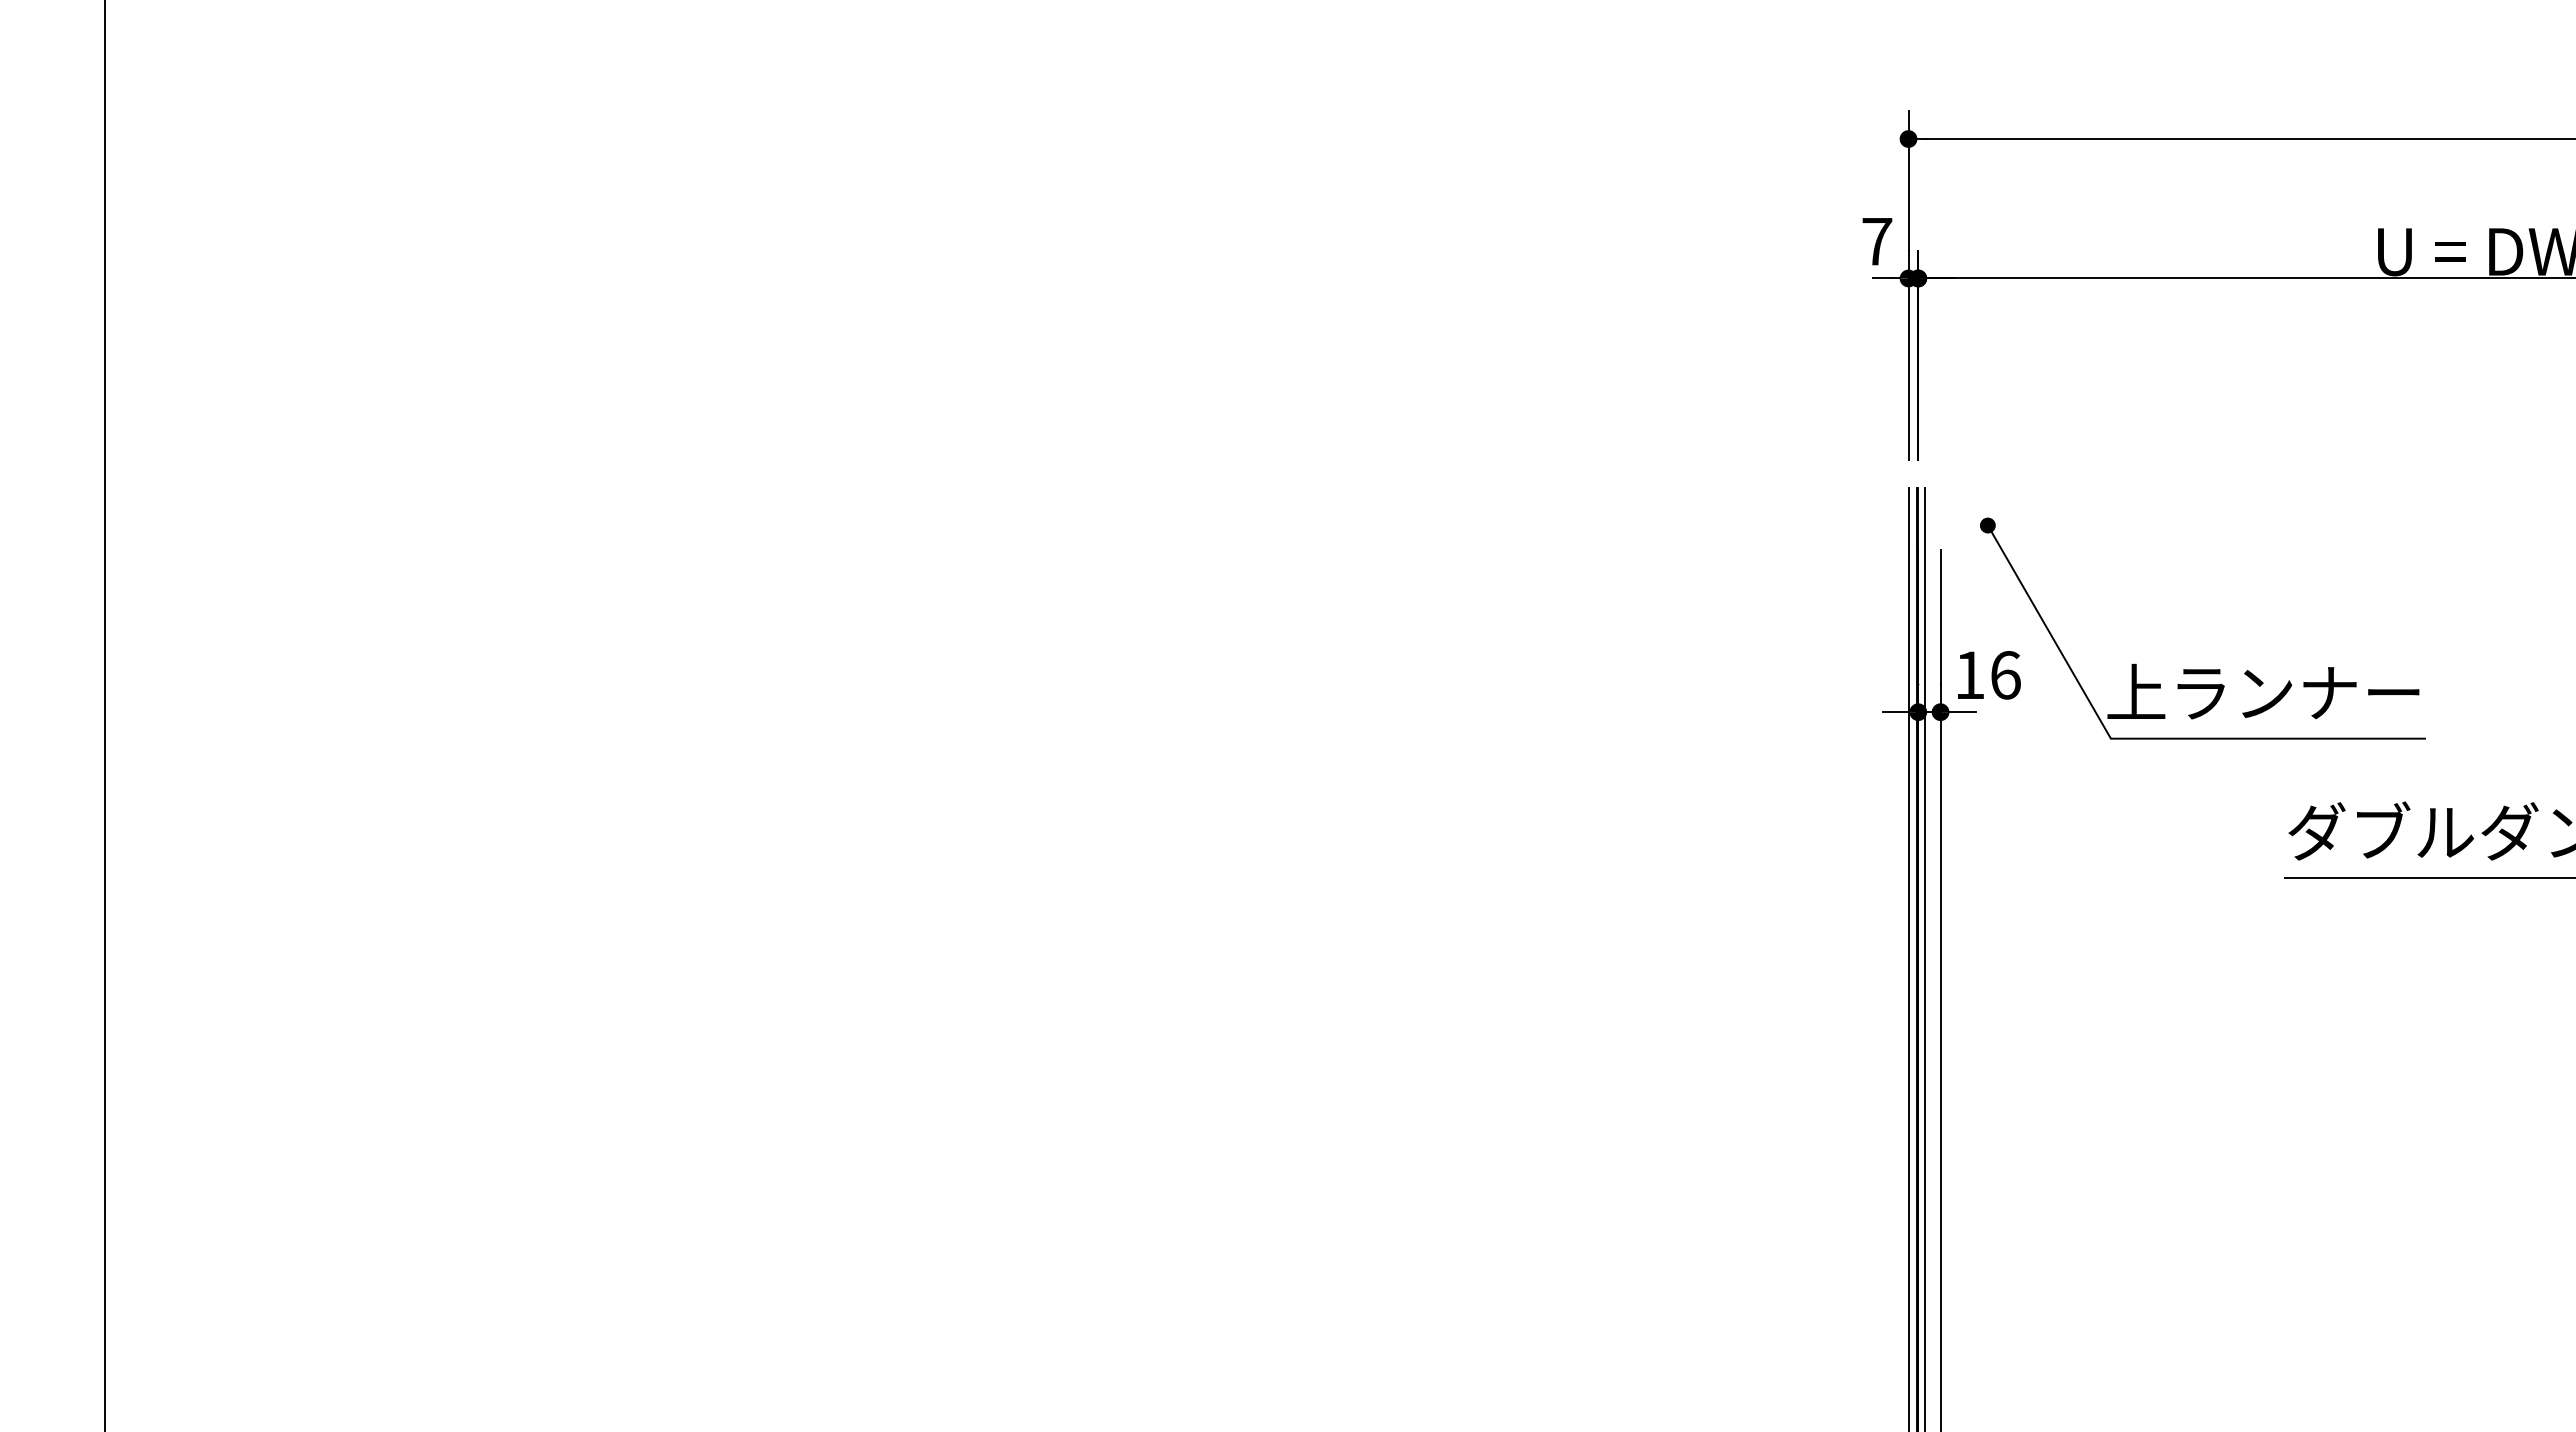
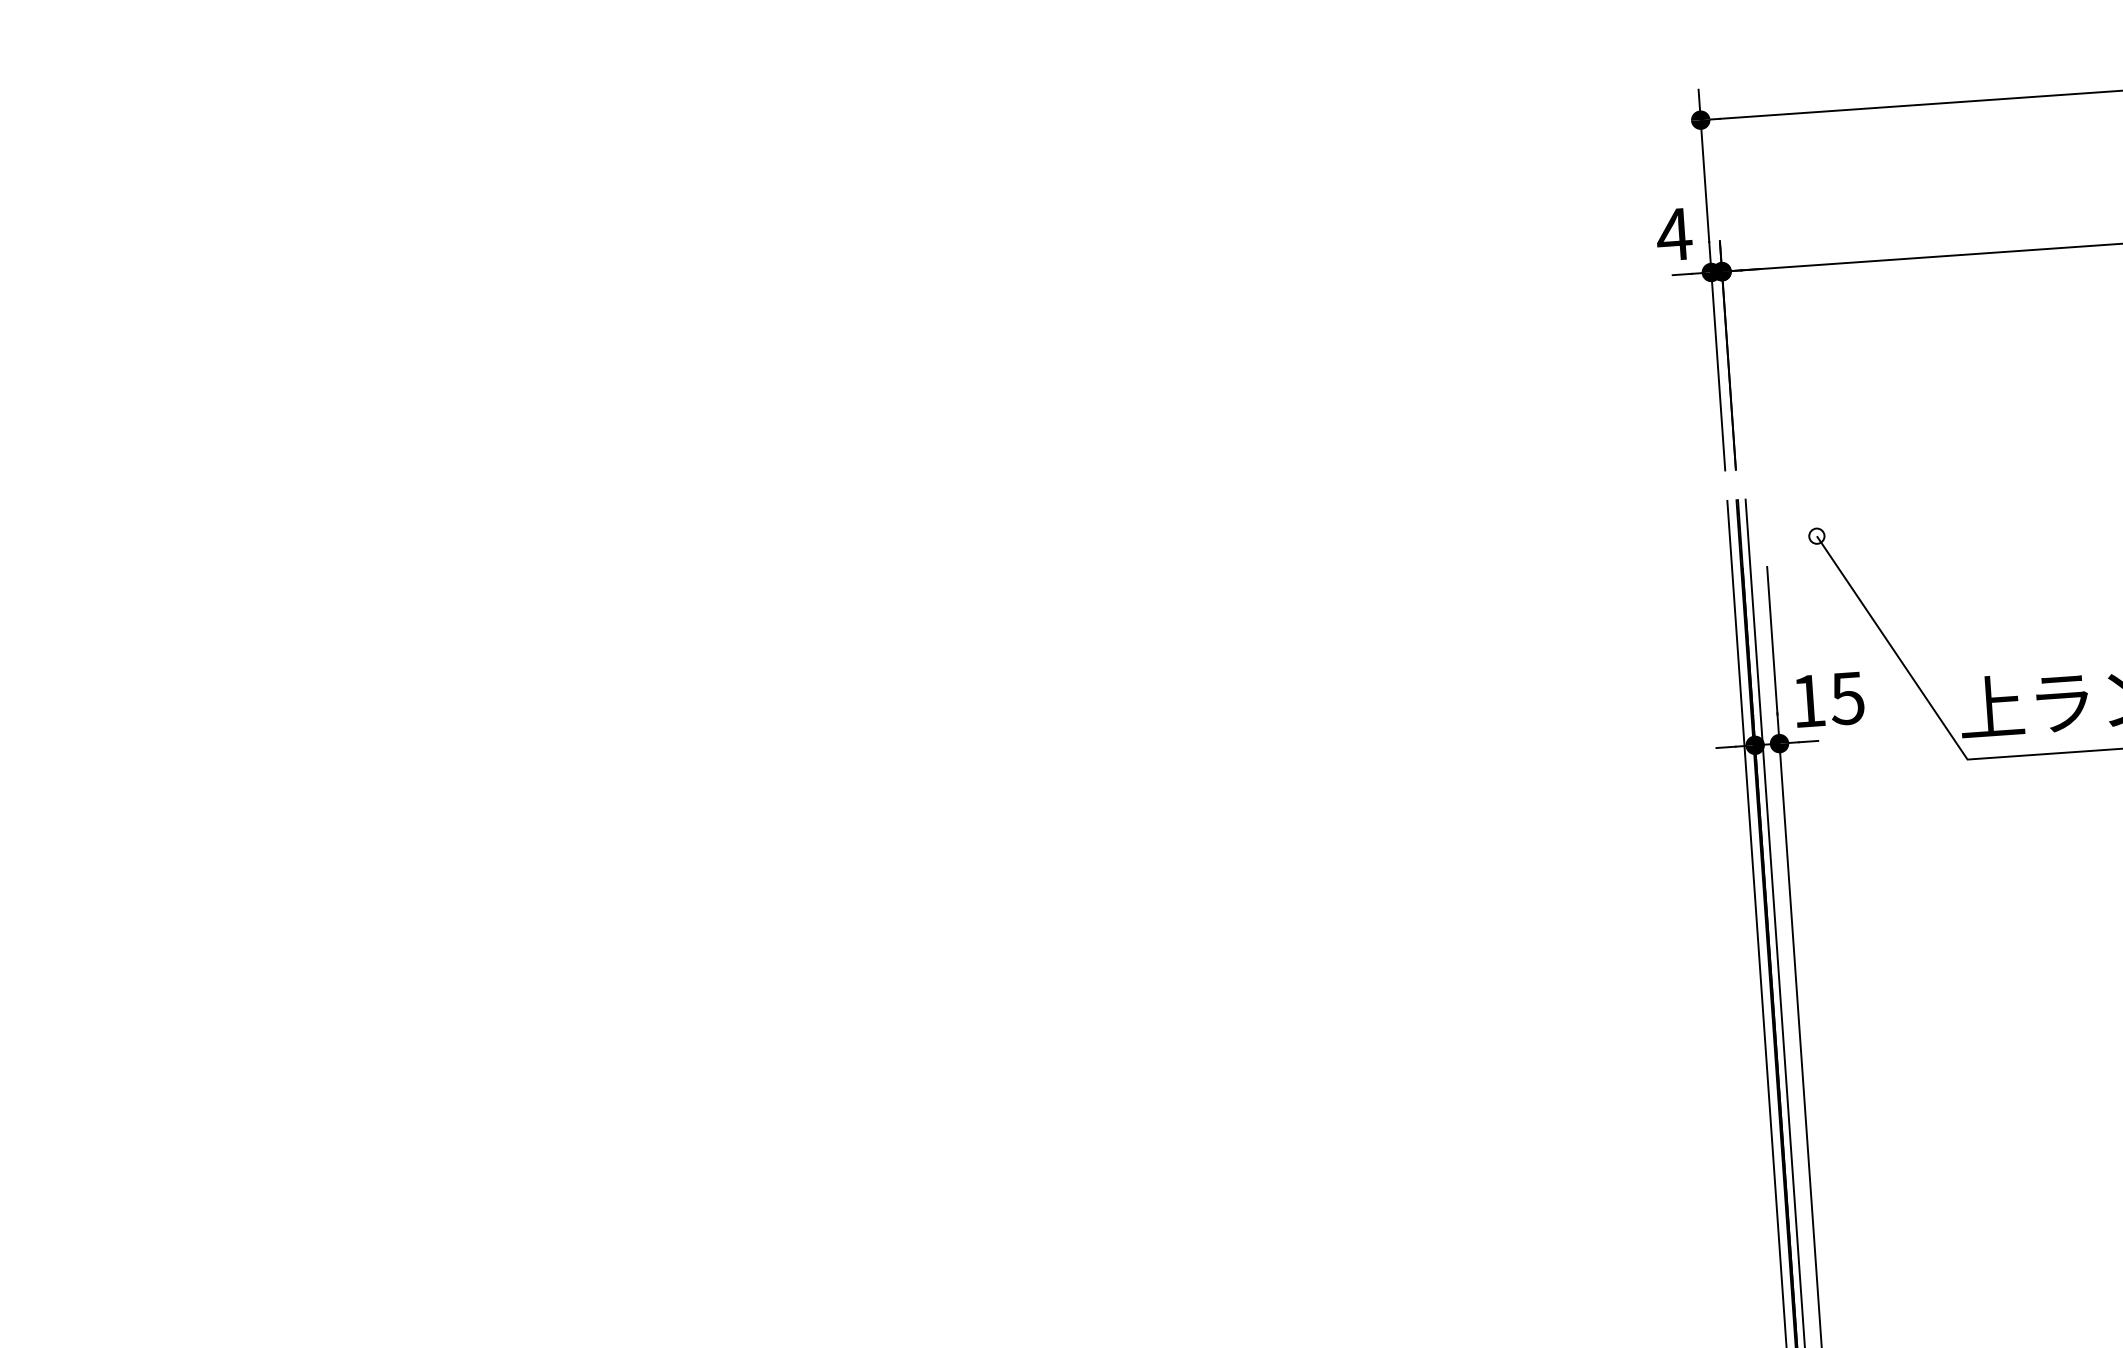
text: (1876, 241) -> (1673, 234), 7 -> 4
fill: (1987, 525) -> (1816, 536), removed
text: (2005, 675) -> (1847, 698), 16 -> 15

